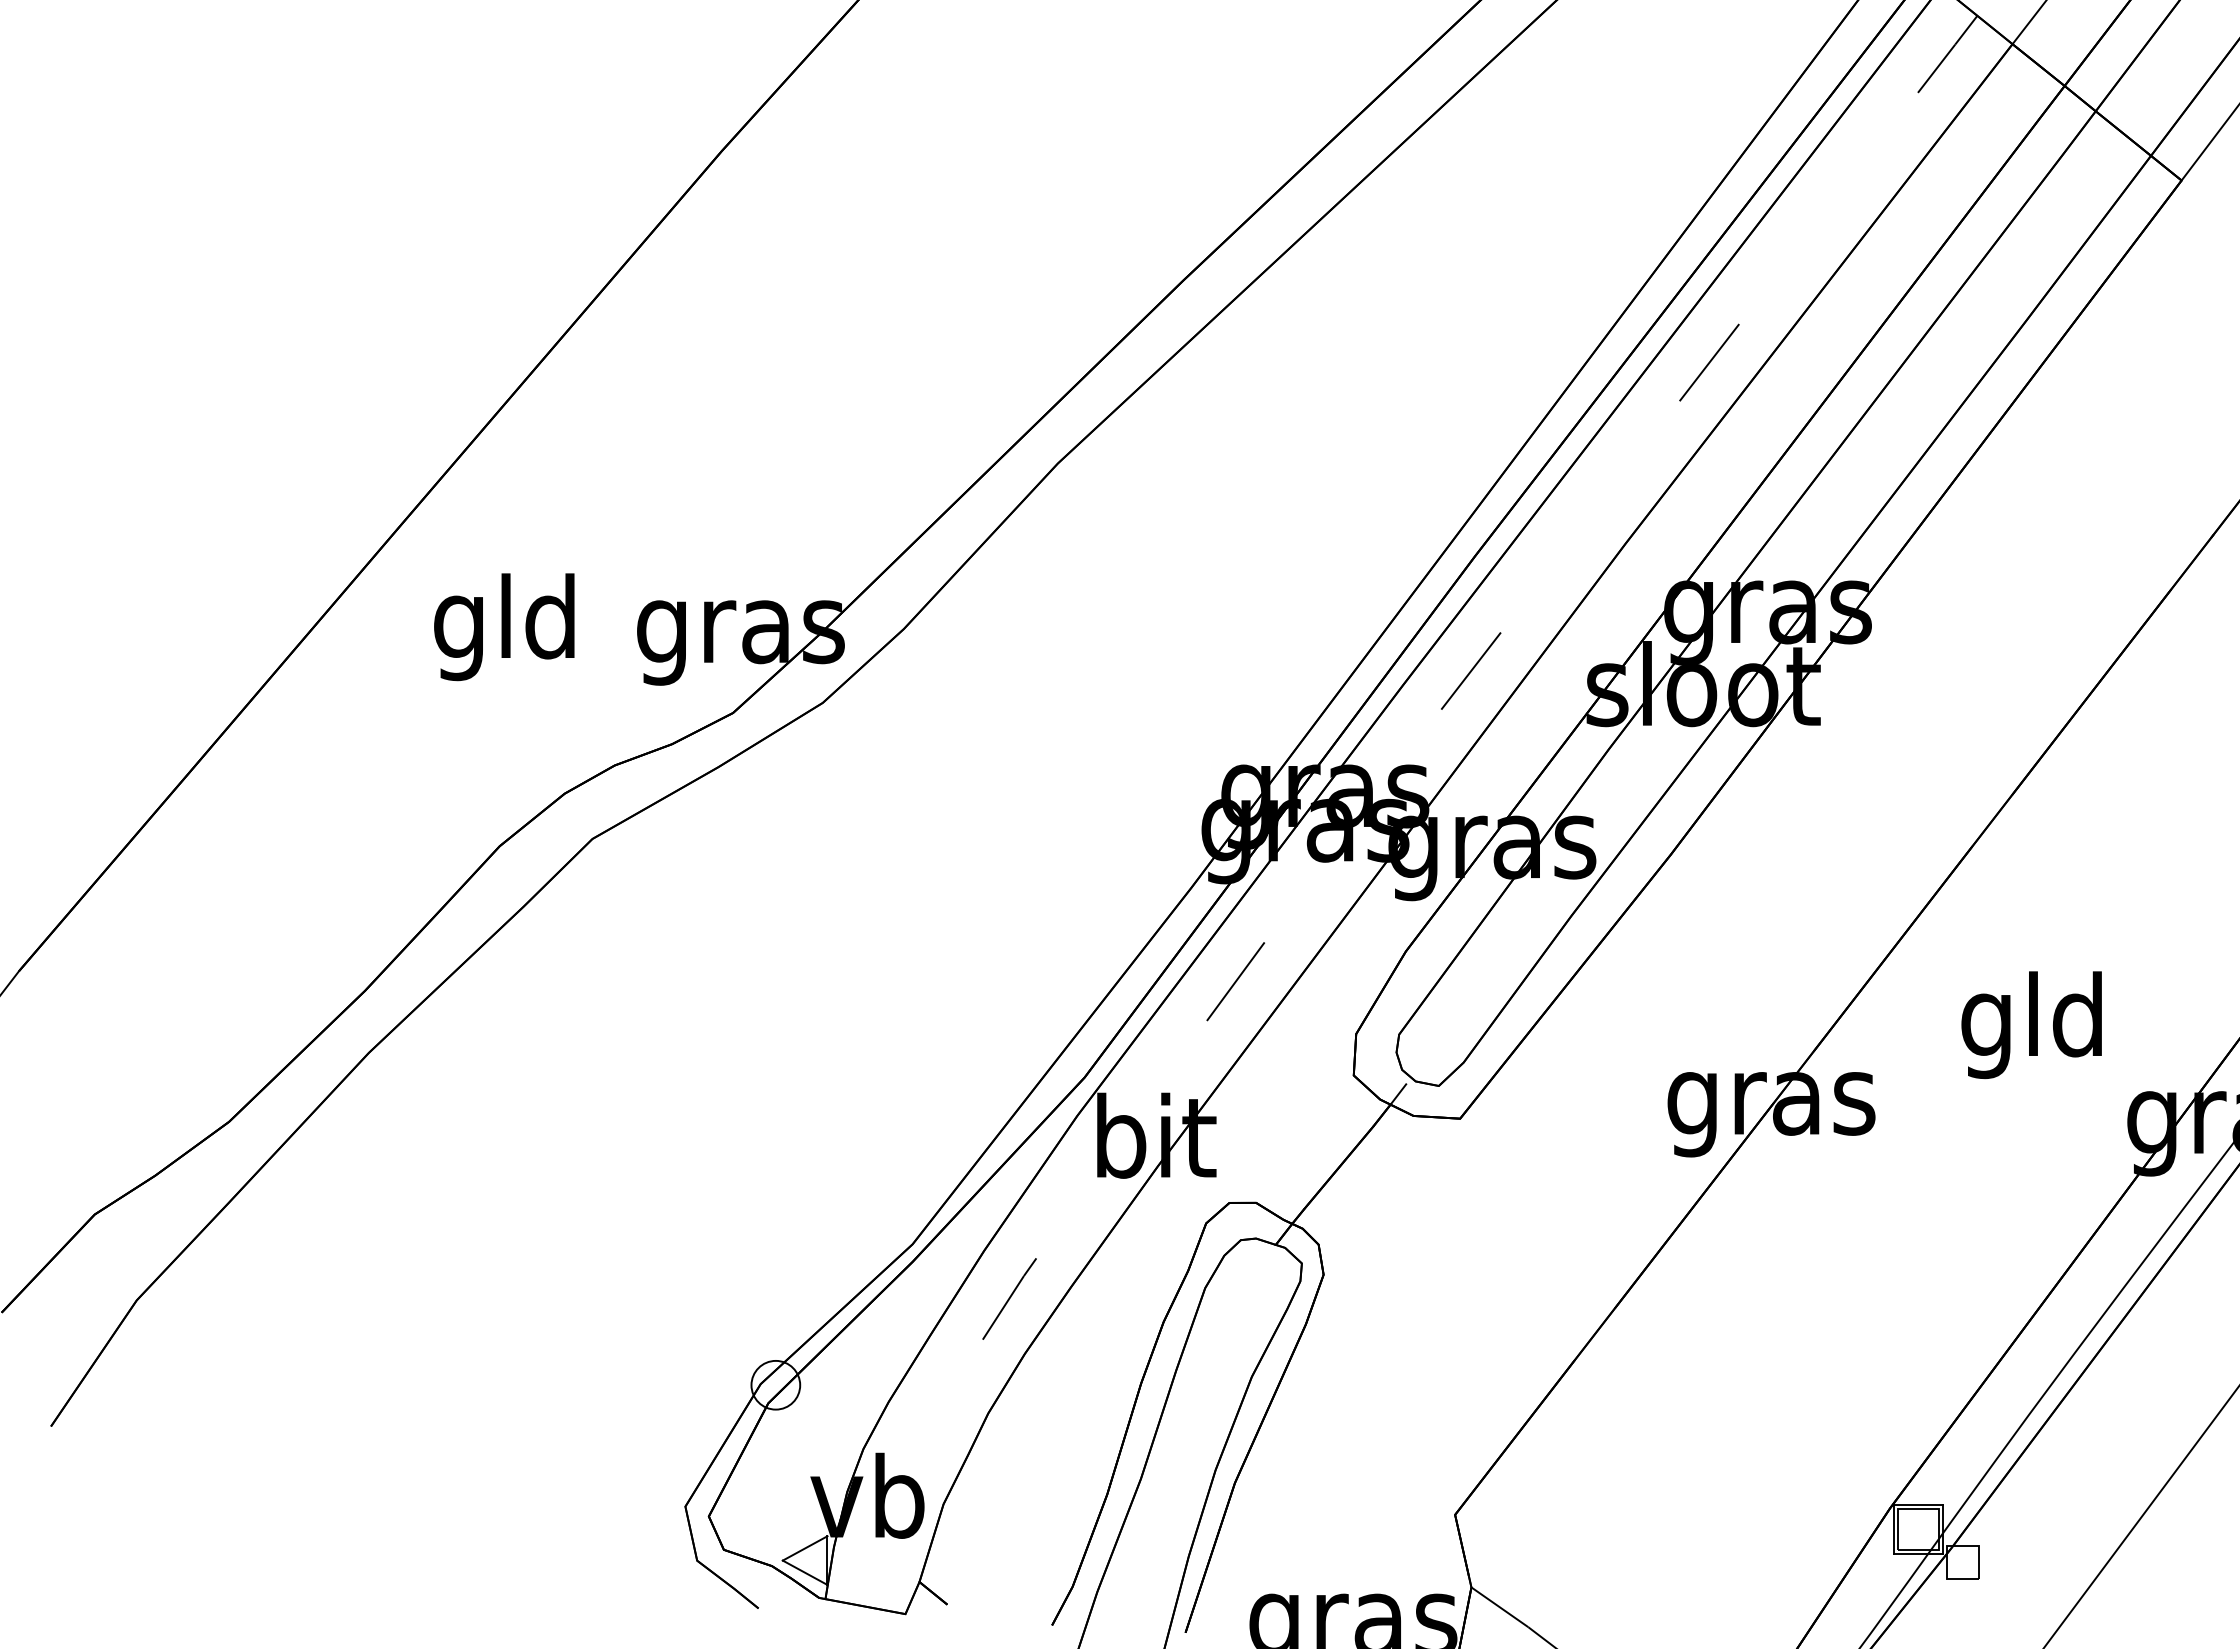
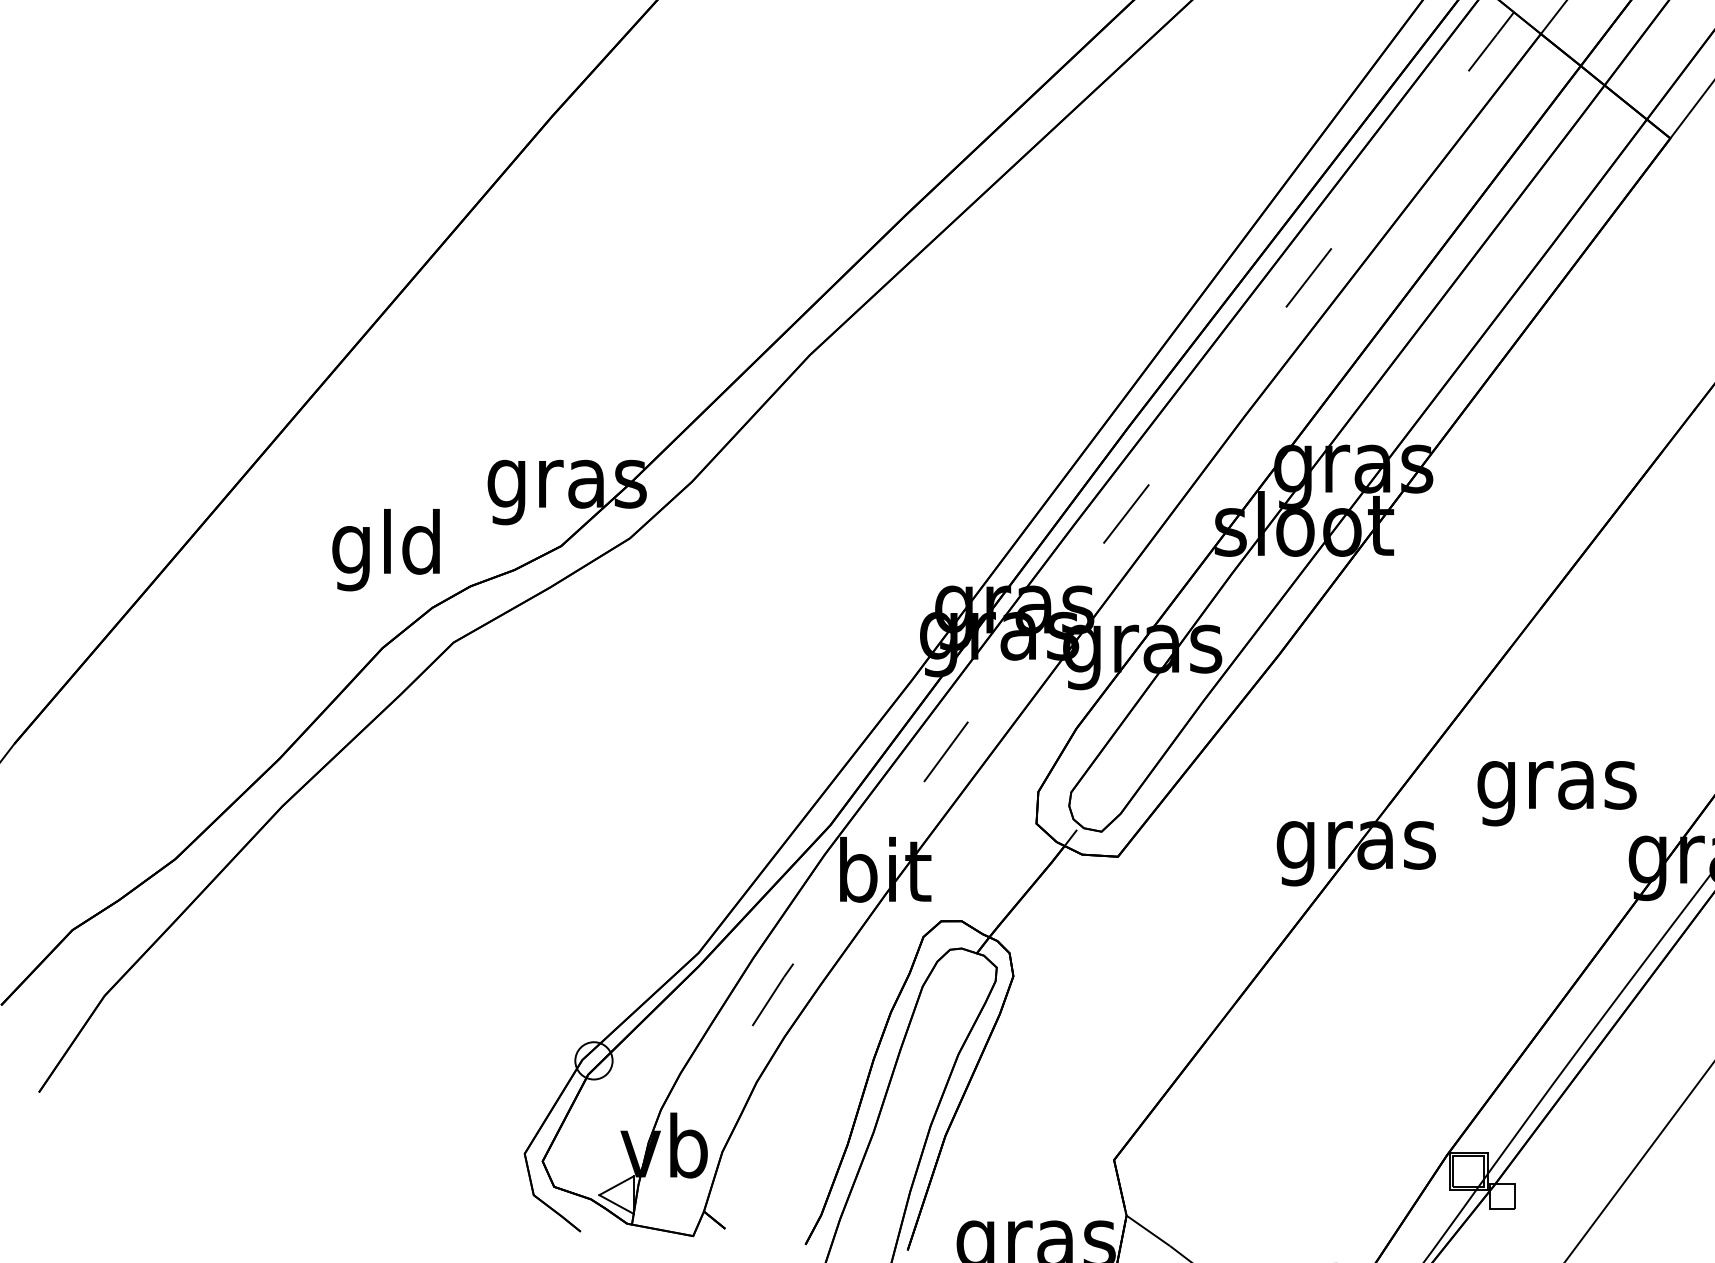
text: (504, 627) -> (386, 550), moved
text: (2033, 1025) -> (1556, 785), gld -> gras

